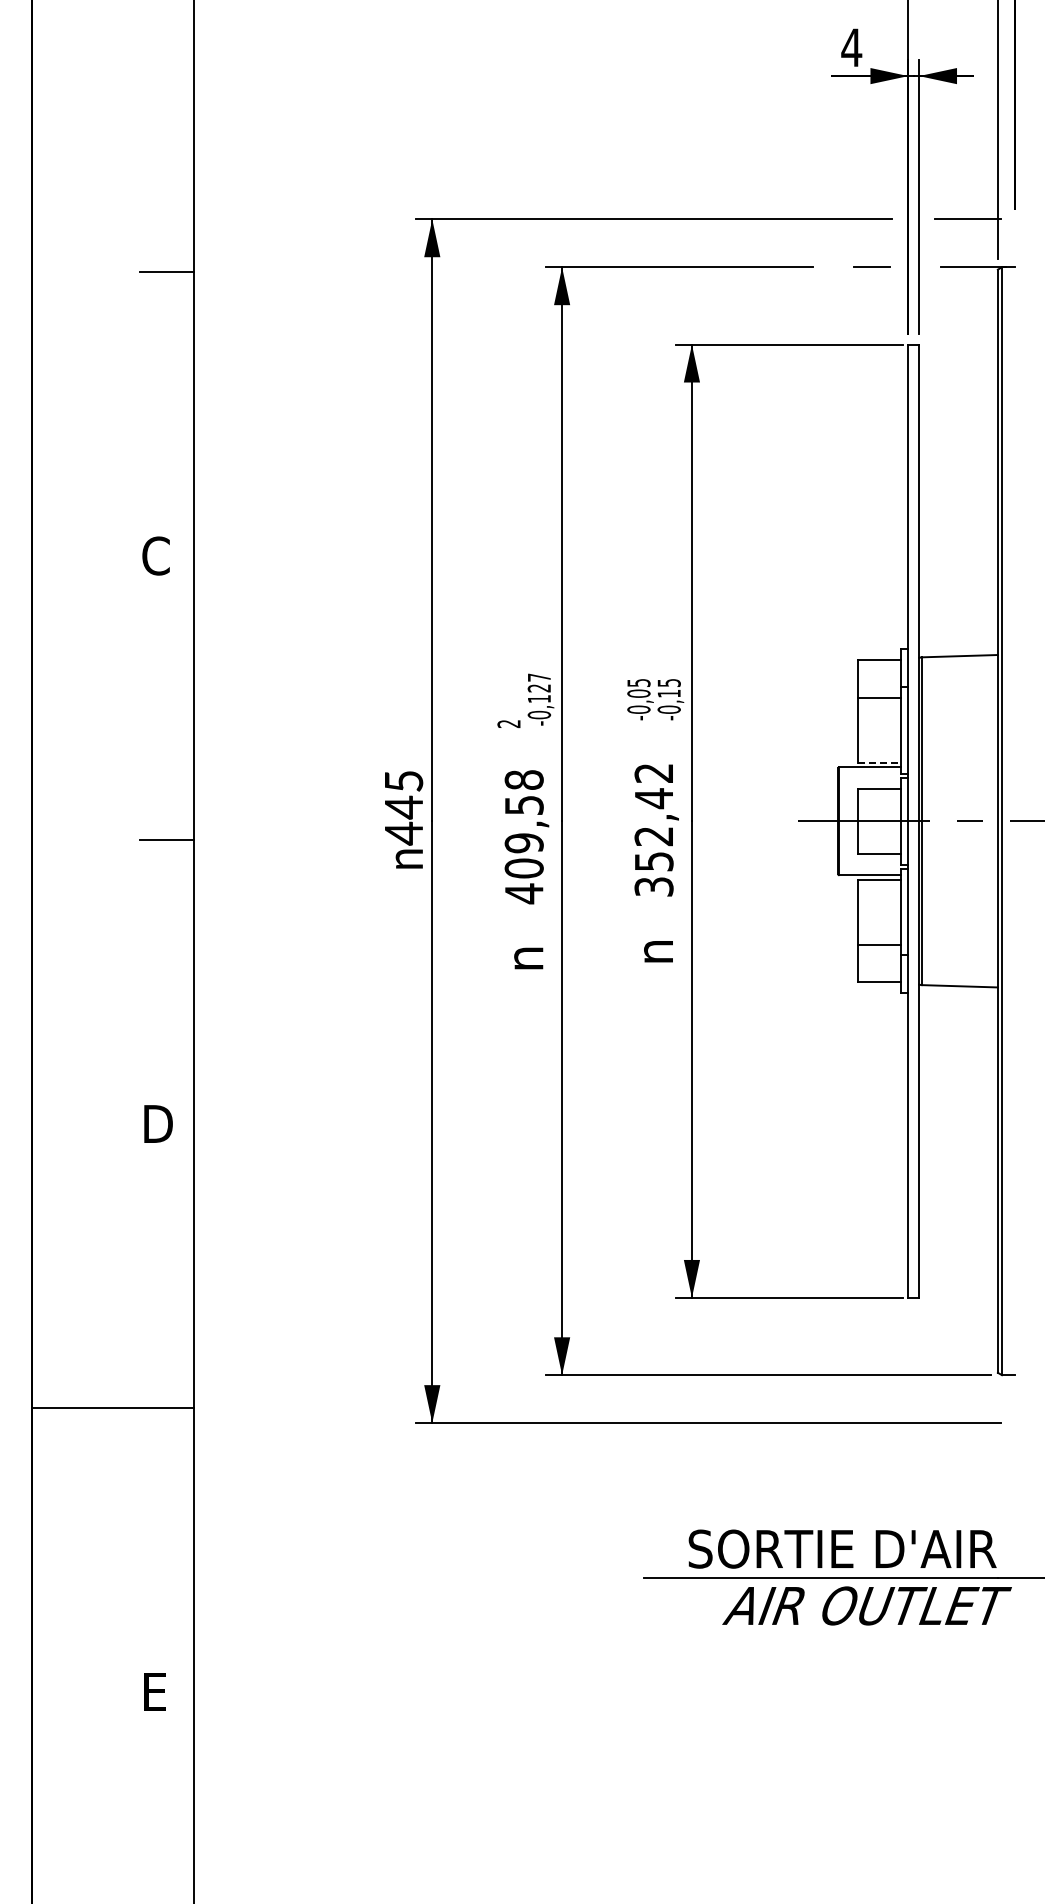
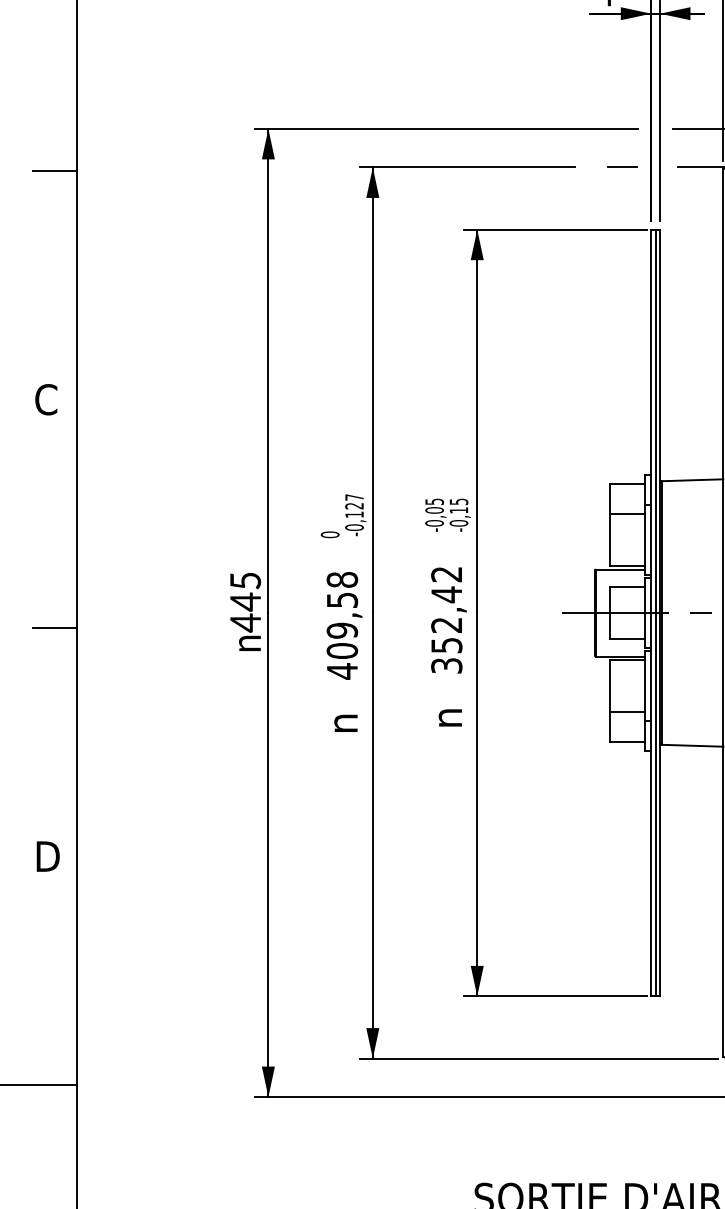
text: (508, 723) -> (329, 534), 2 -> 0
line: (879, 762) -> (628, 565), dashed -> solid
line: (913, 820) -> (655, 612), added

